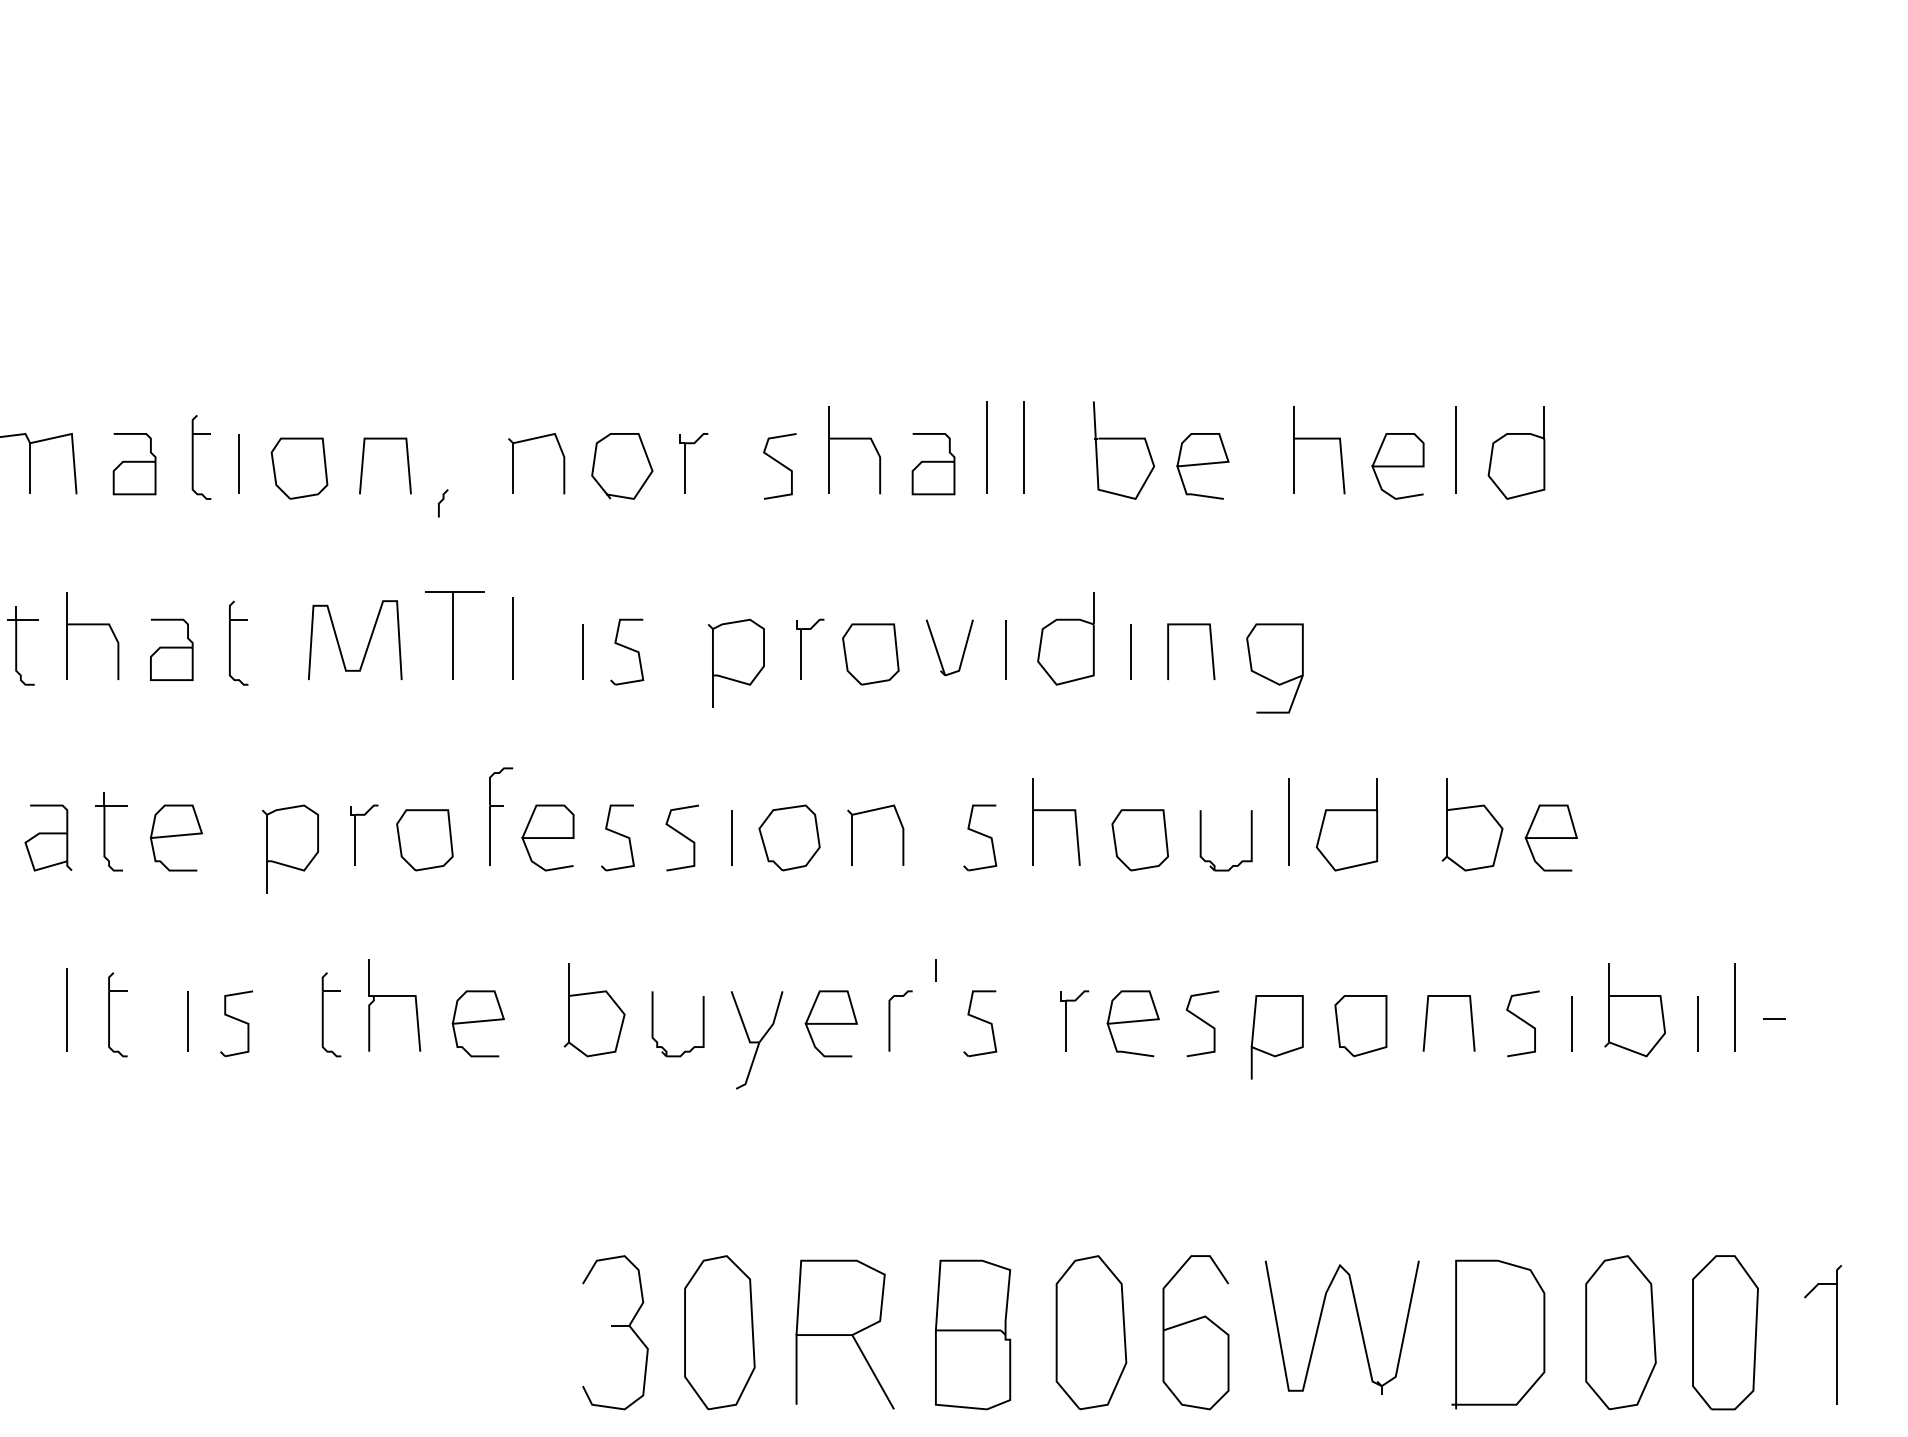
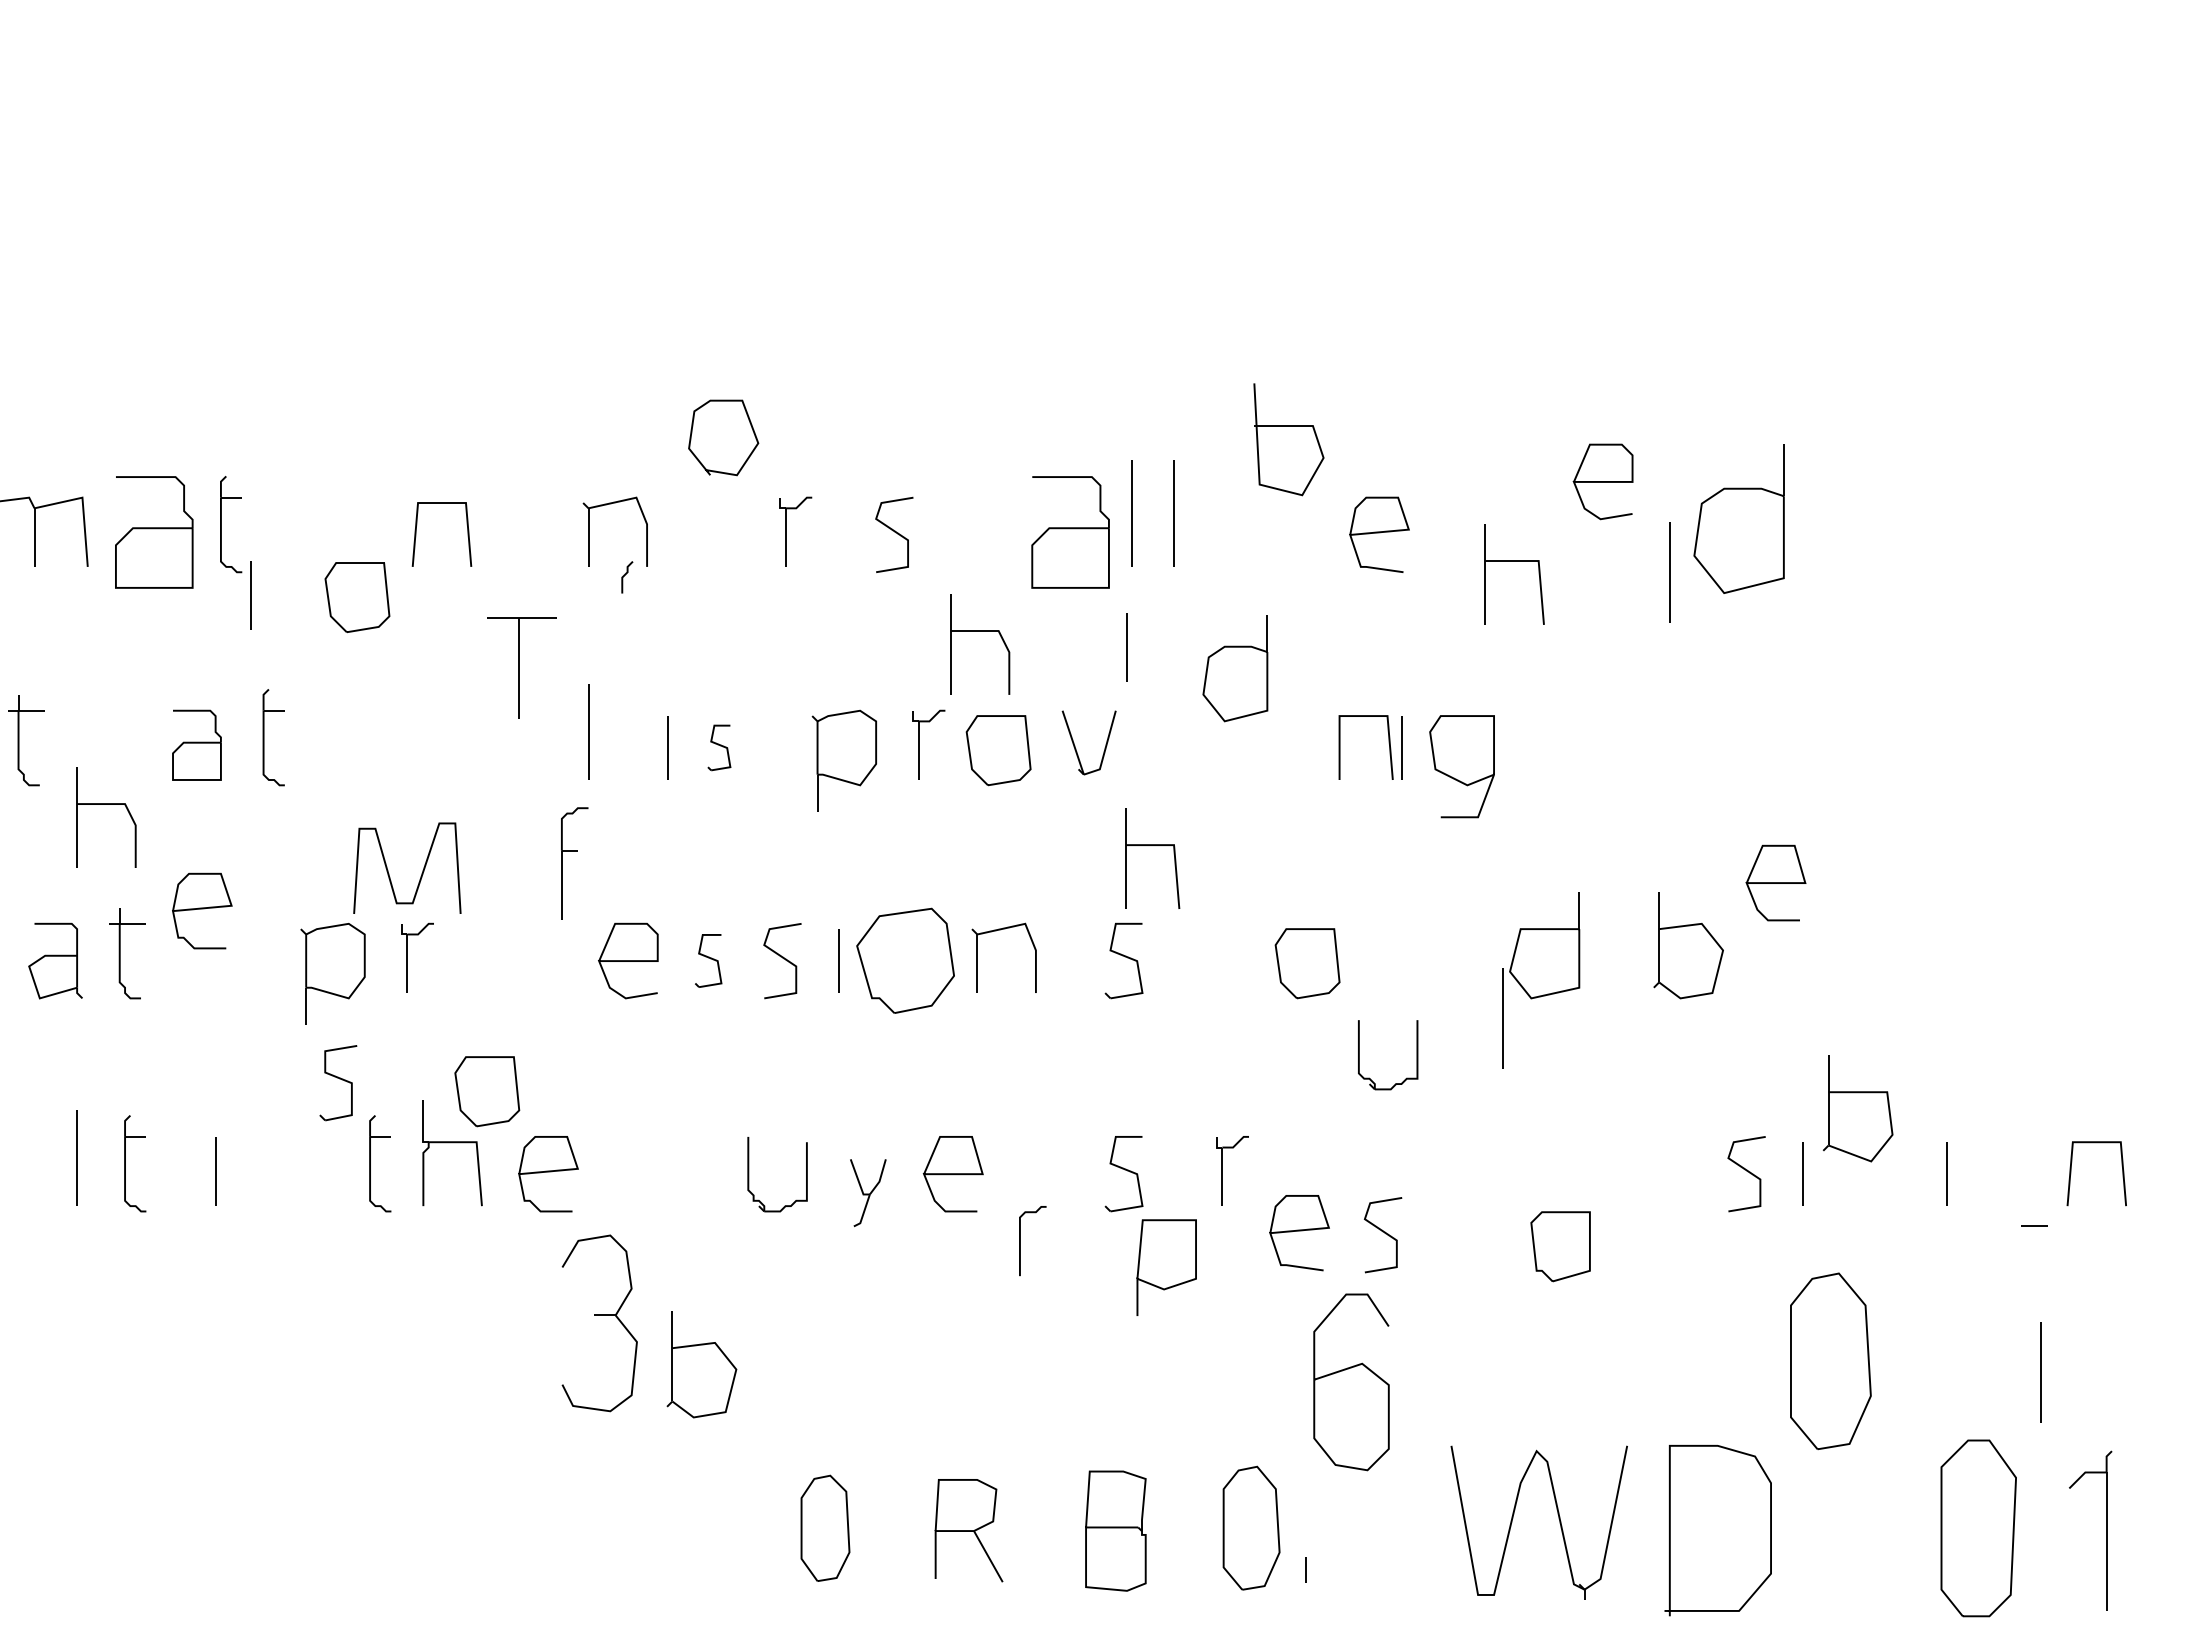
part: (855, 439) -> (980, 631), moved
part: (1318, 439) -> (1514, 561), moved
part: (1123, 450) -> (1288, 439), moved
line: (1455, 450) -> (1669, 572), moved
part: (1516, 452) -> (1738, 519), size x1.4
curve: (646, 458) -> (751, 428), moved
part: (134, 463) -> (154, 531), size x1.6
part: (933, 463) -> (1070, 531), size x1.6
line: (238, 464) -> (250, 595), moved
curve: (1397, 466) -> (1602, 481), moved
part: (299, 468) -> (357, 597), moved
line: (441, 501) -> (625, 575), moved
part: (92, 624) -> (106, 804), moved
part: (454, 635) -> (521, 667), moved
part: (1066, 638) -> (1235, 668), moved
curve: (367, 644) -> (421, 873), moved
line: (1005, 650) -> (1126, 647), moved
part: (627, 651) -> (719, 747), size x0.6
line: (1130, 651) -> (1401, 747), moved
part: (500, 806) -> (574, 851), moved
part: (1056, 810) -> (1152, 845), moved
line: (1288, 821) -> (1502, 1018), moved
curve: (176, 836) -> (202, 909), moved
part: (617, 837) -> (708, 960), size x0.7
curve: (1550, 837) -> (1775, 882), moved
part: (788, 838) -> (904, 961), size x1.4
part: (425, 840) -> (487, 1091), moved
part: (1250, 841) -> (1416, 1055), moved
line: (935, 970) -> (1305, 1569), moved
line: (1734, 1007) -> (2040, 1372), moved
part: (594, 1010) -> (701, 1364), moved
part: (1635, 1010) -> (1858, 1108), moved
line: (1774, 1018) -> (2034, 1225), moved
curve: (889, 1021) -> (1020, 1241), moved
curve: (1133, 1022) -> (1299, 1231), moved
curve: (1203, 1022) -> (1384, 1233), moved
line: (1427, 1023) -> (2071, 1173), moved
part: (236, 1024) -> (338, 1083), moved
part: (1360, 1025) -> (1560, 1246), moved
part: (757, 1039) -> (868, 1192), size x0.6
curve: (1282, 1052) -> (1172, 1285), moved
curve: (1193, 1321) -> (1348, 1369), moved
part: (615, 1325) -> (599, 1315), moved
part: (1091, 1331) -> (1251, 1527), size x0.7
part: (719, 1332) -> (825, 1528), size x0.6
part: (1620, 1332) -> (1830, 1361), moved
part: (844, 1334) -> (968, 1530), size x0.6
part: (972, 1335) -> (1115, 1531), size x0.7

